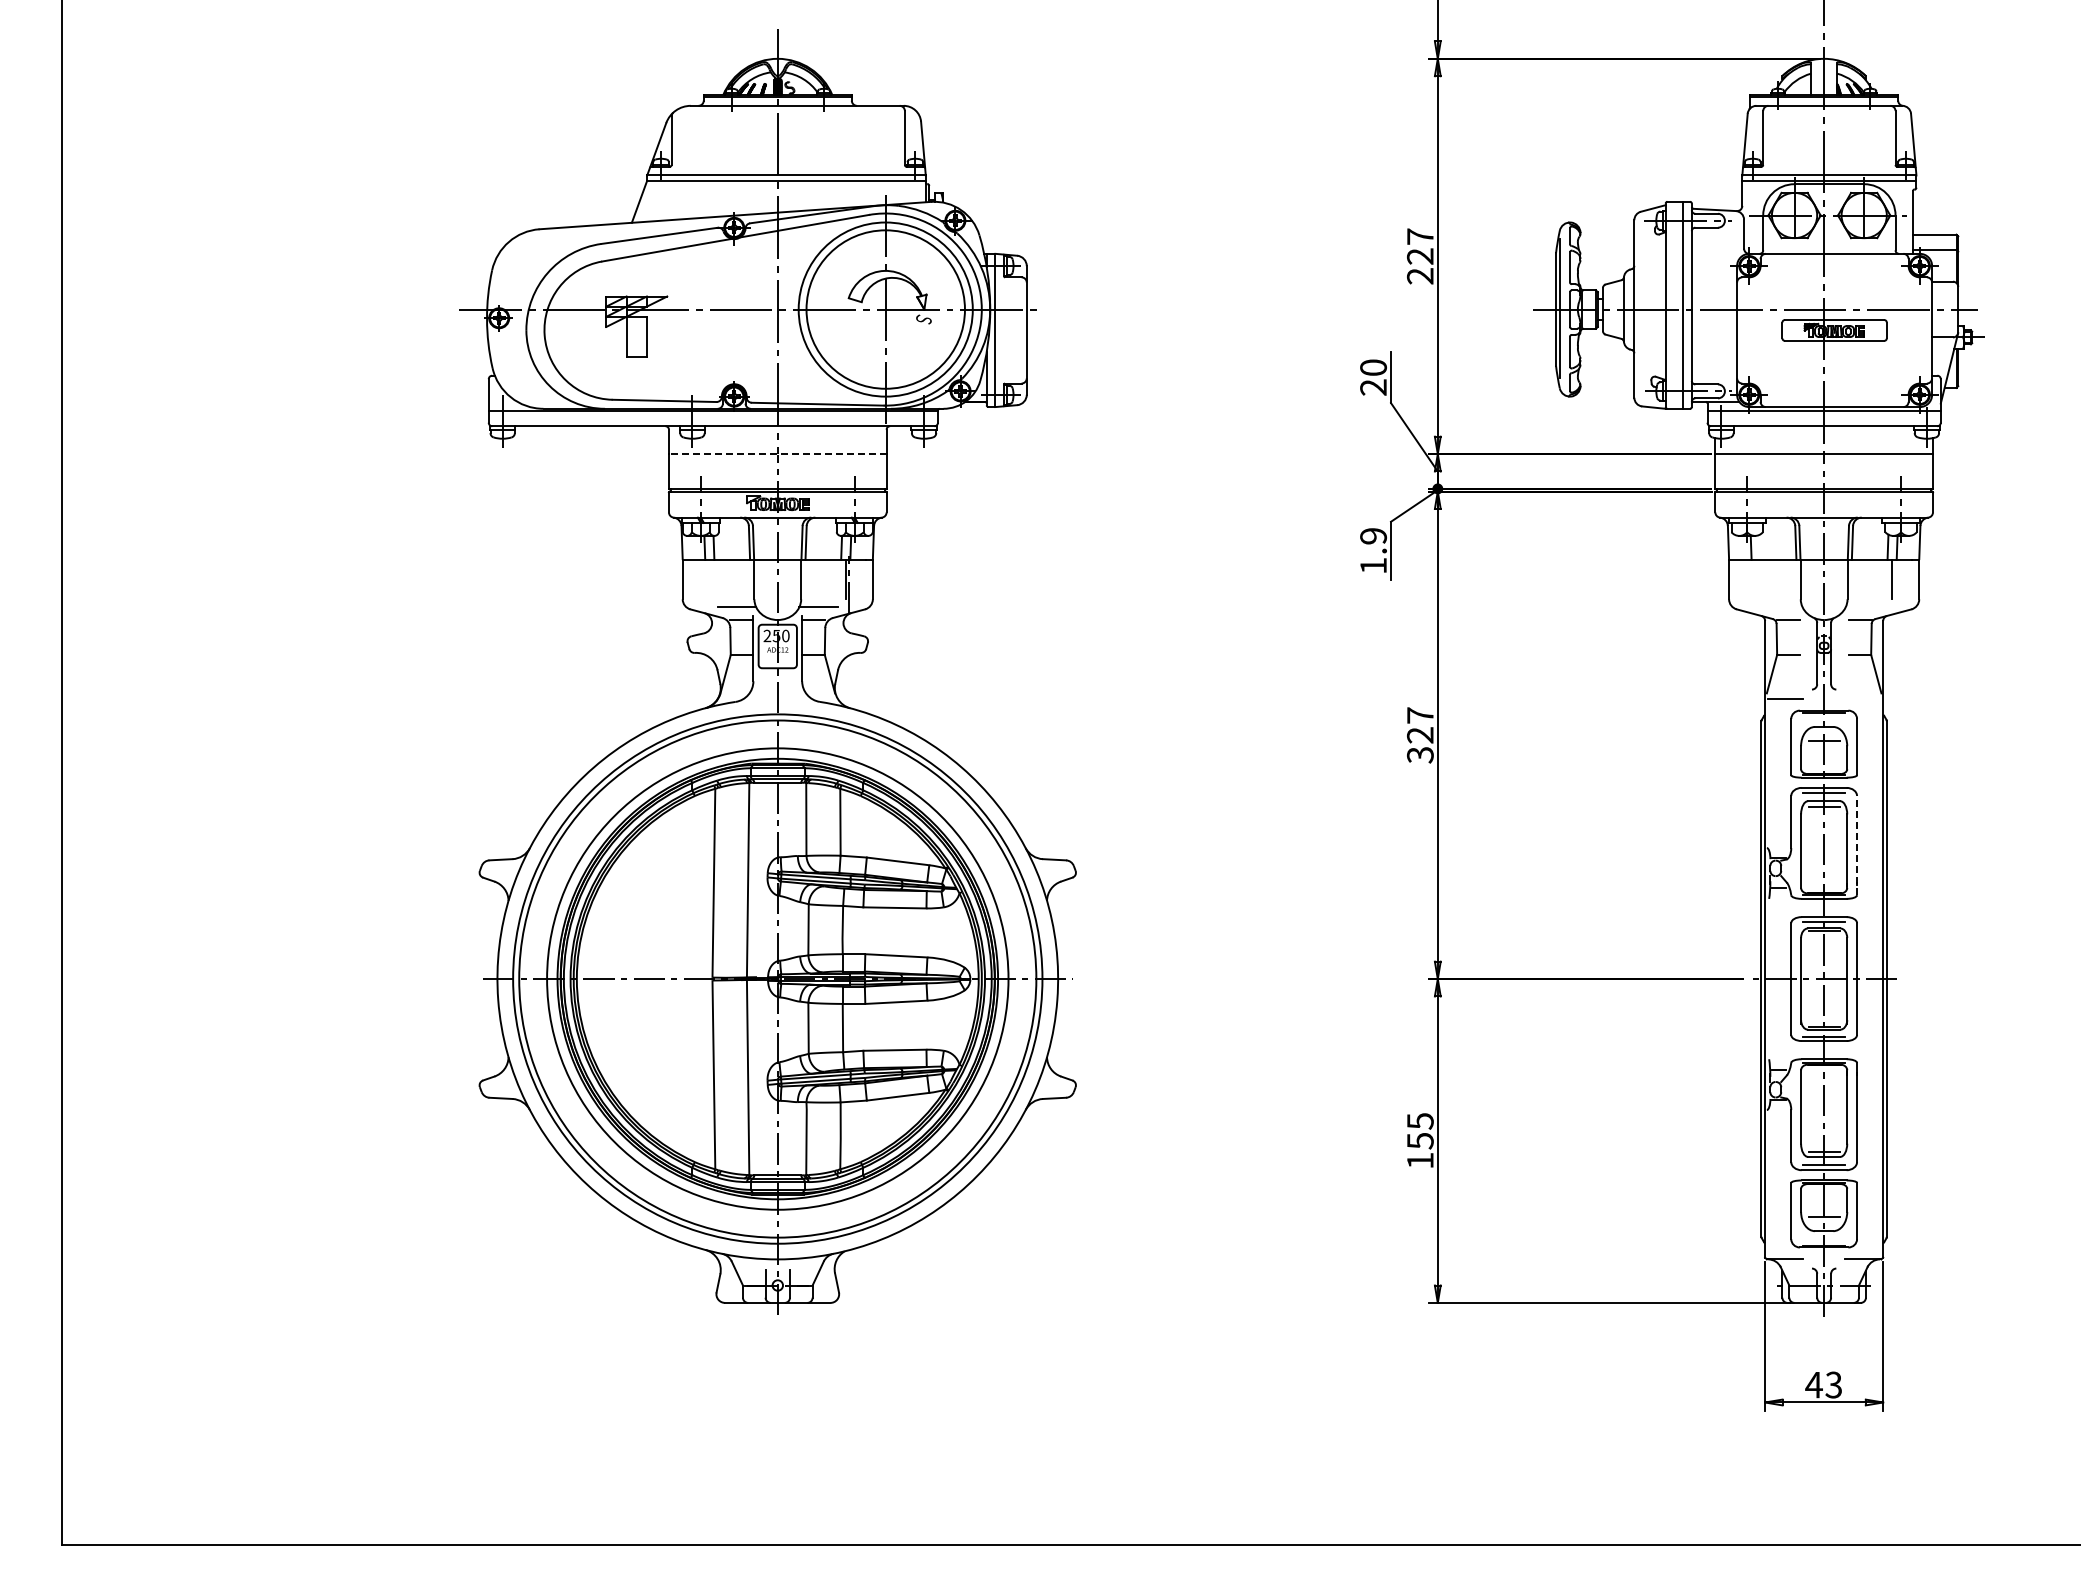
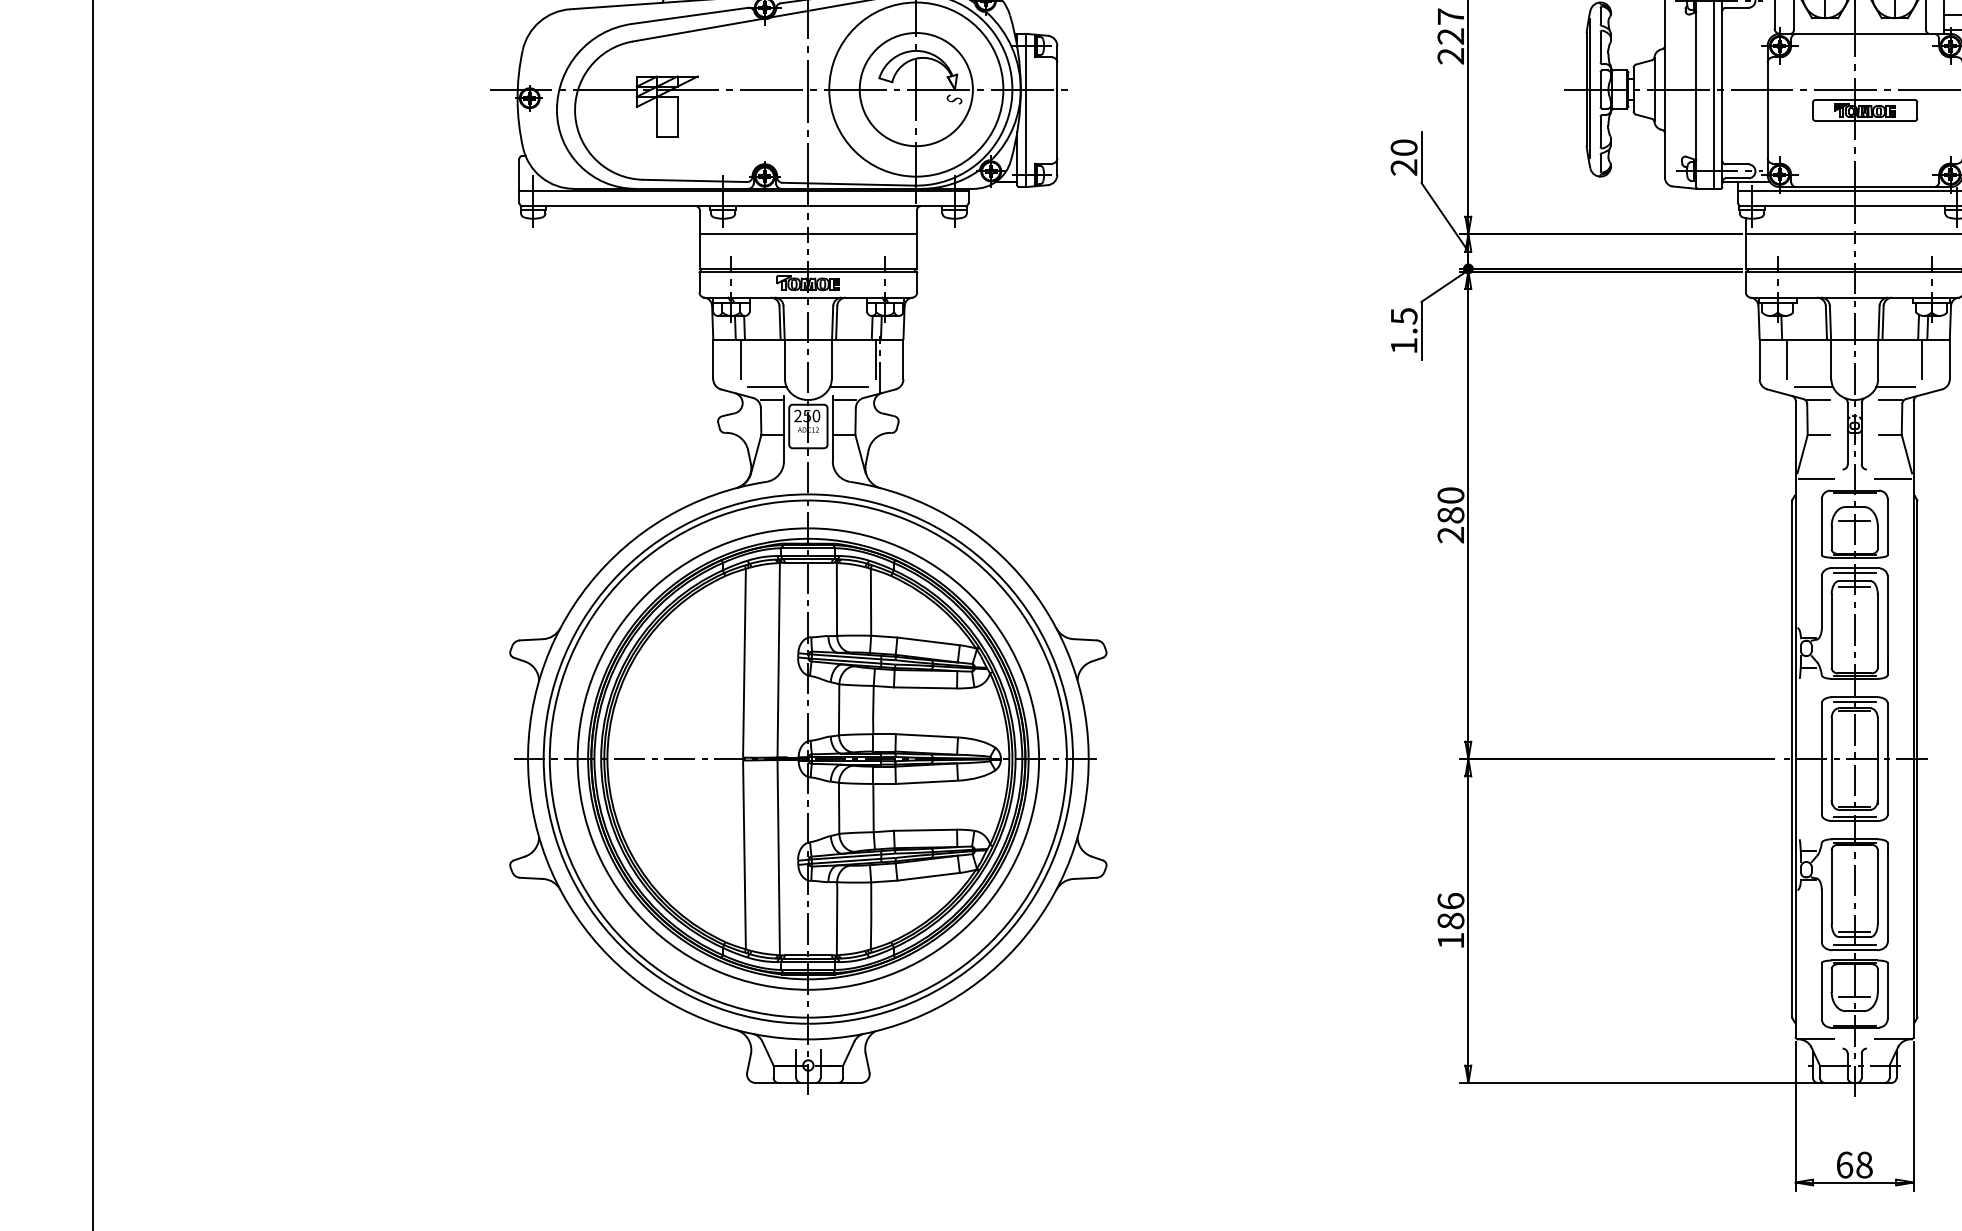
circle: (885, 309) -> (916, 89), size x0.71
line: (777, 454) -> (808, 234), dashed -> solid
text: (1373, 536) -> (1404, 316), 1.9 -> 1.5
line: (710, 579) -> (741, 359), added
line: (1756, 579) -> (1787, 359), added
line: (1783, 607) -> (1814, 387), added
line: (1864, 607) -> (1895, 387), added
line: (1862, 698) -> (1893, 478), added
text: (1419, 735) -> (1450, 515), 327 -> 280
line: (1857, 845) -> (1888, 625), dashed -> solid
text: (1419, 1130) -> (1450, 910), 155 -> 186
text: (1823, 1384) -> (1854, 1164), 43 -> 68

